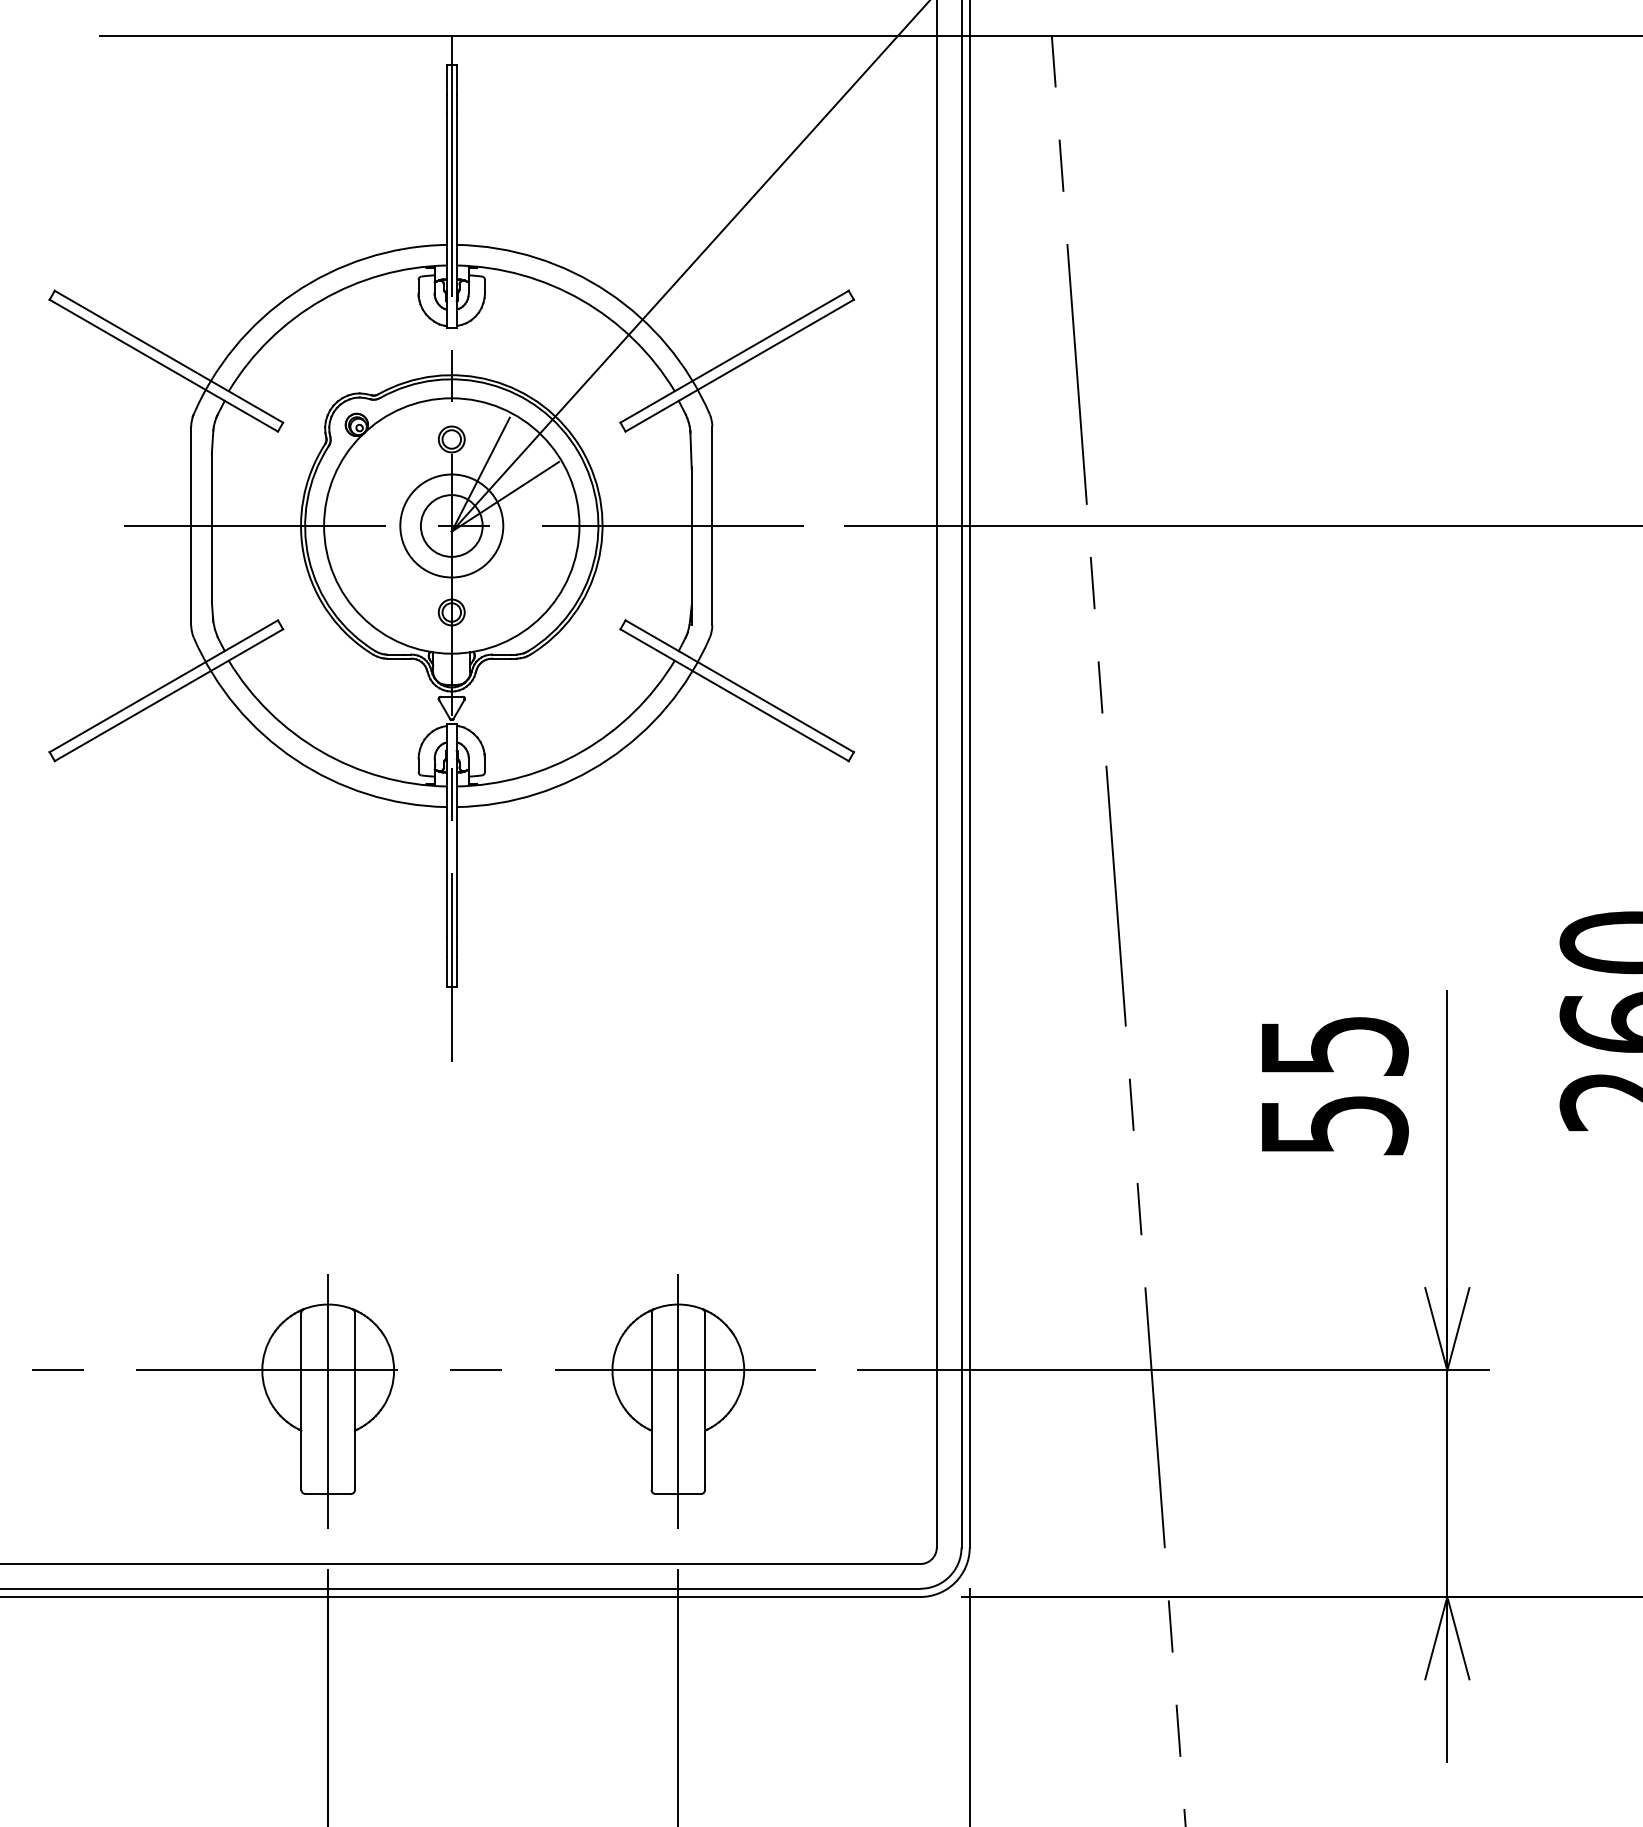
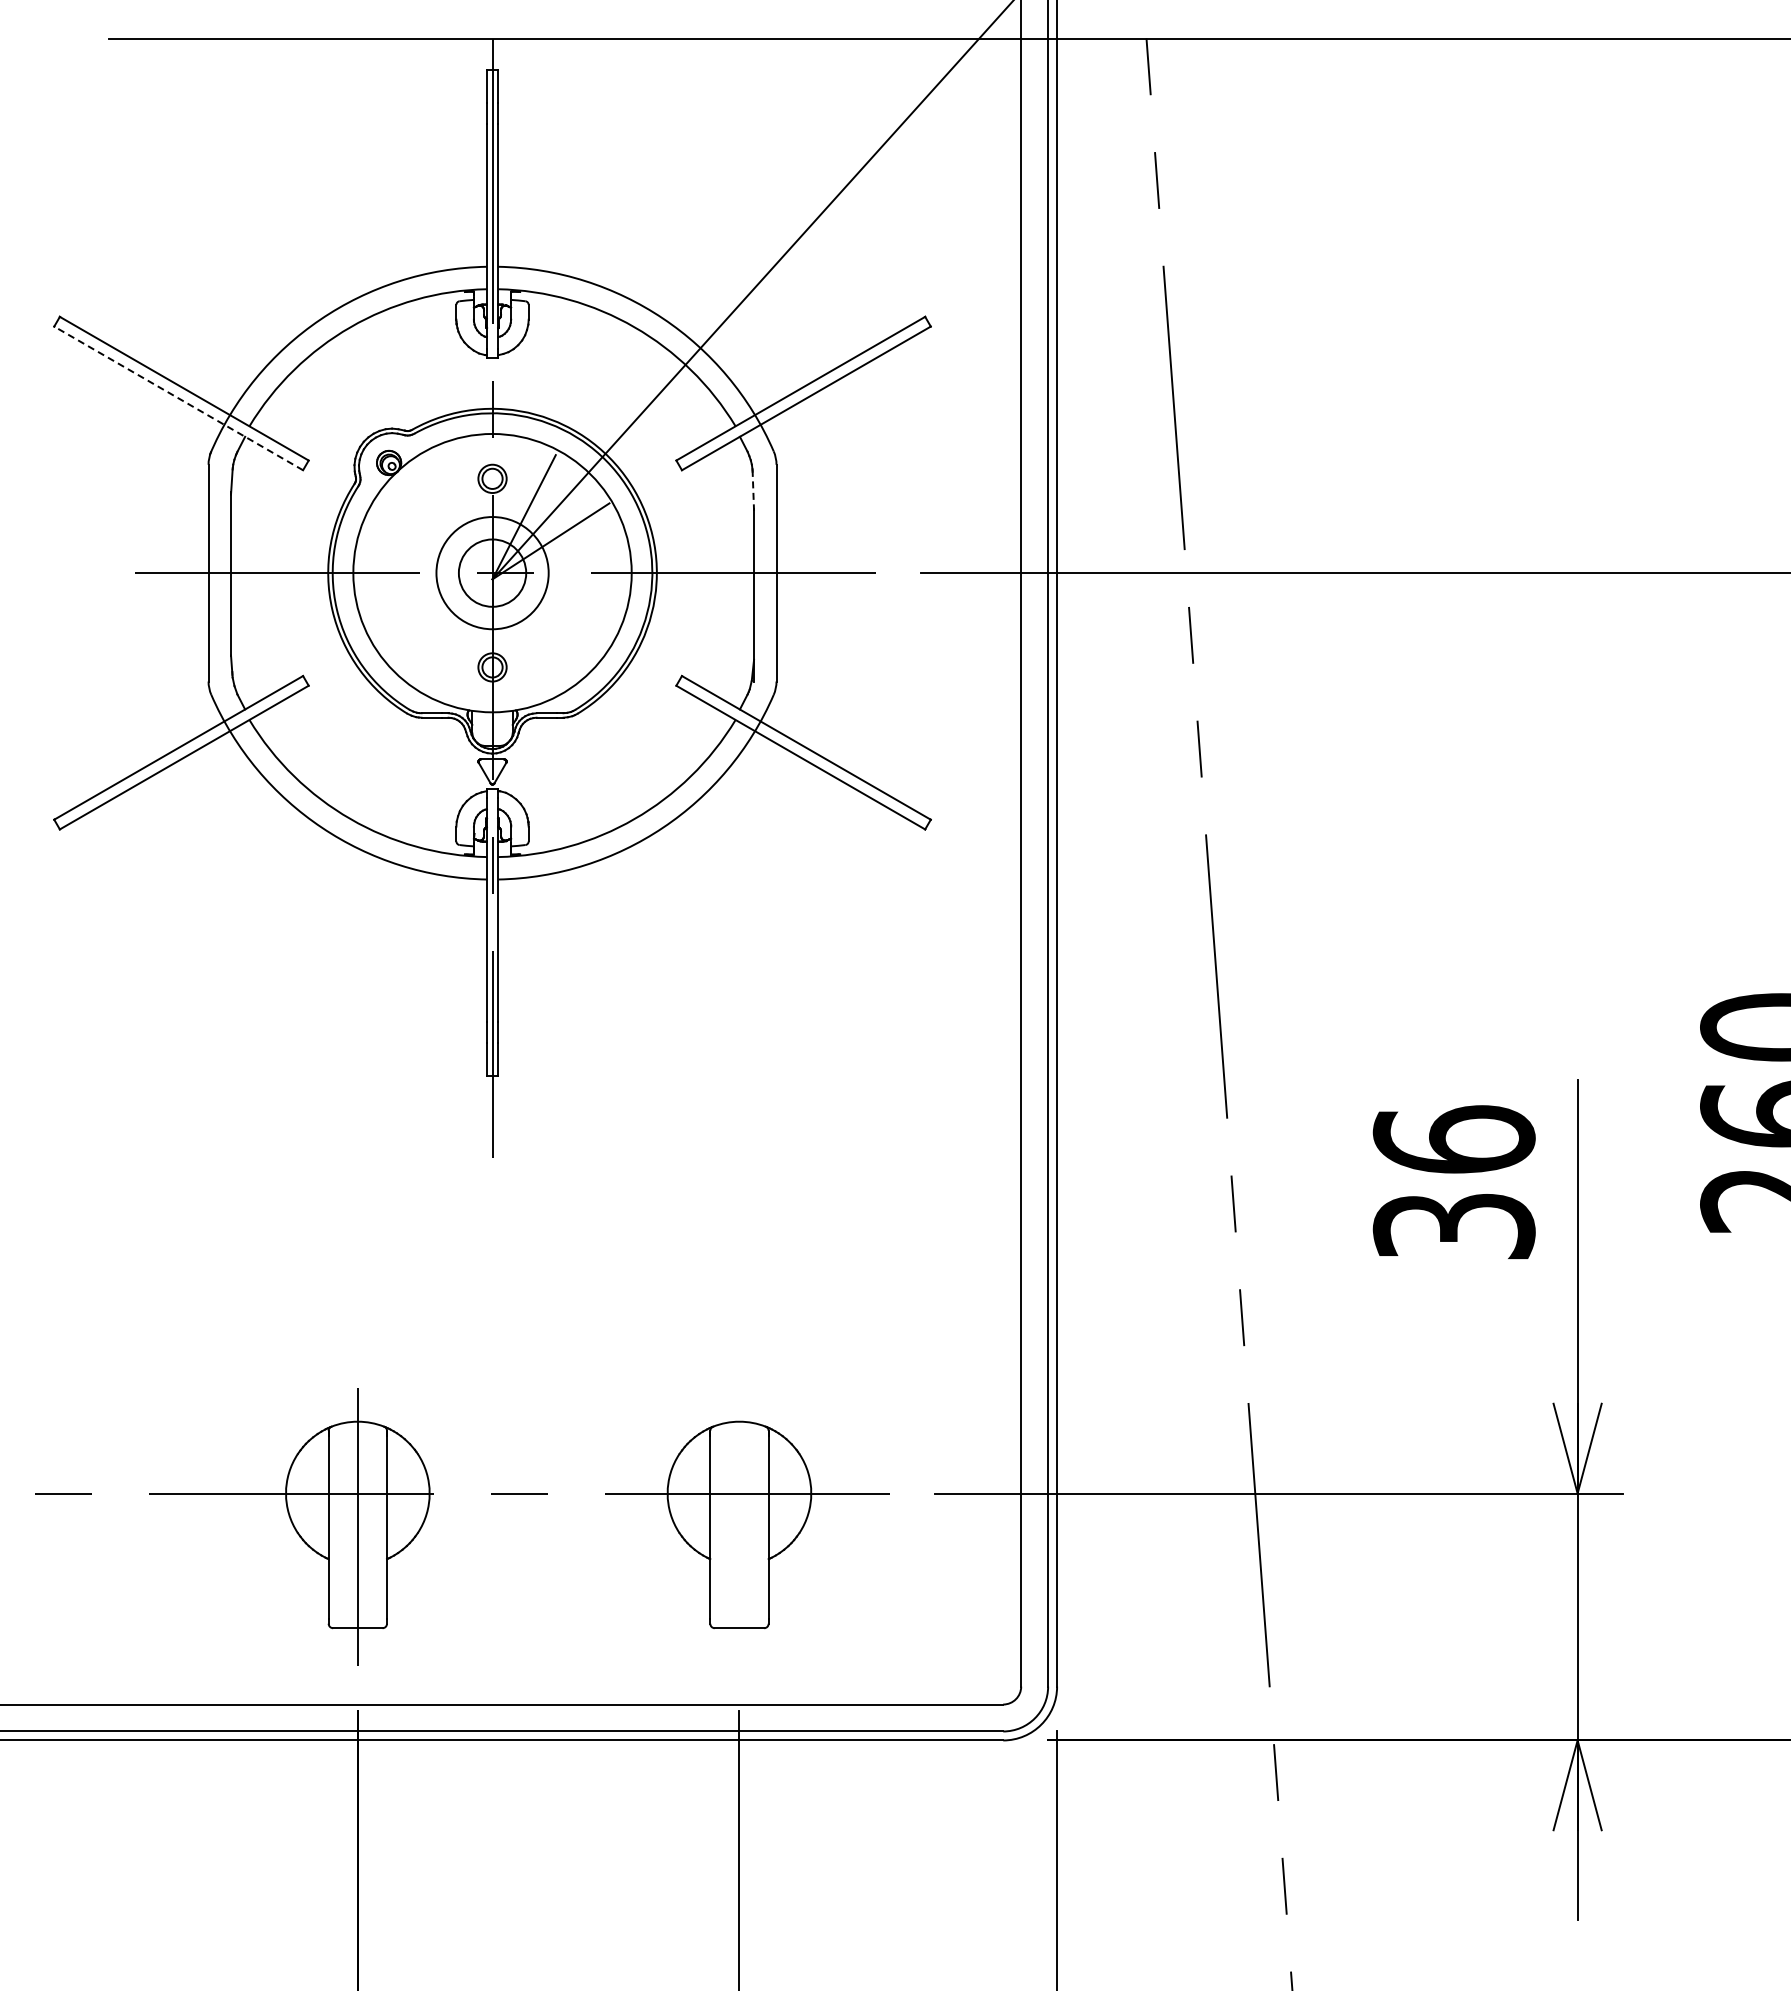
line: (163, 365) -> (178, 398), solid -> dashed
line: (691, 450) -> (753, 490), solid -> dashed
text: (1333, 1085) -> (1453, 1182), 55 -> 36
line: (678, 1401) -> (739, 1527), removed

